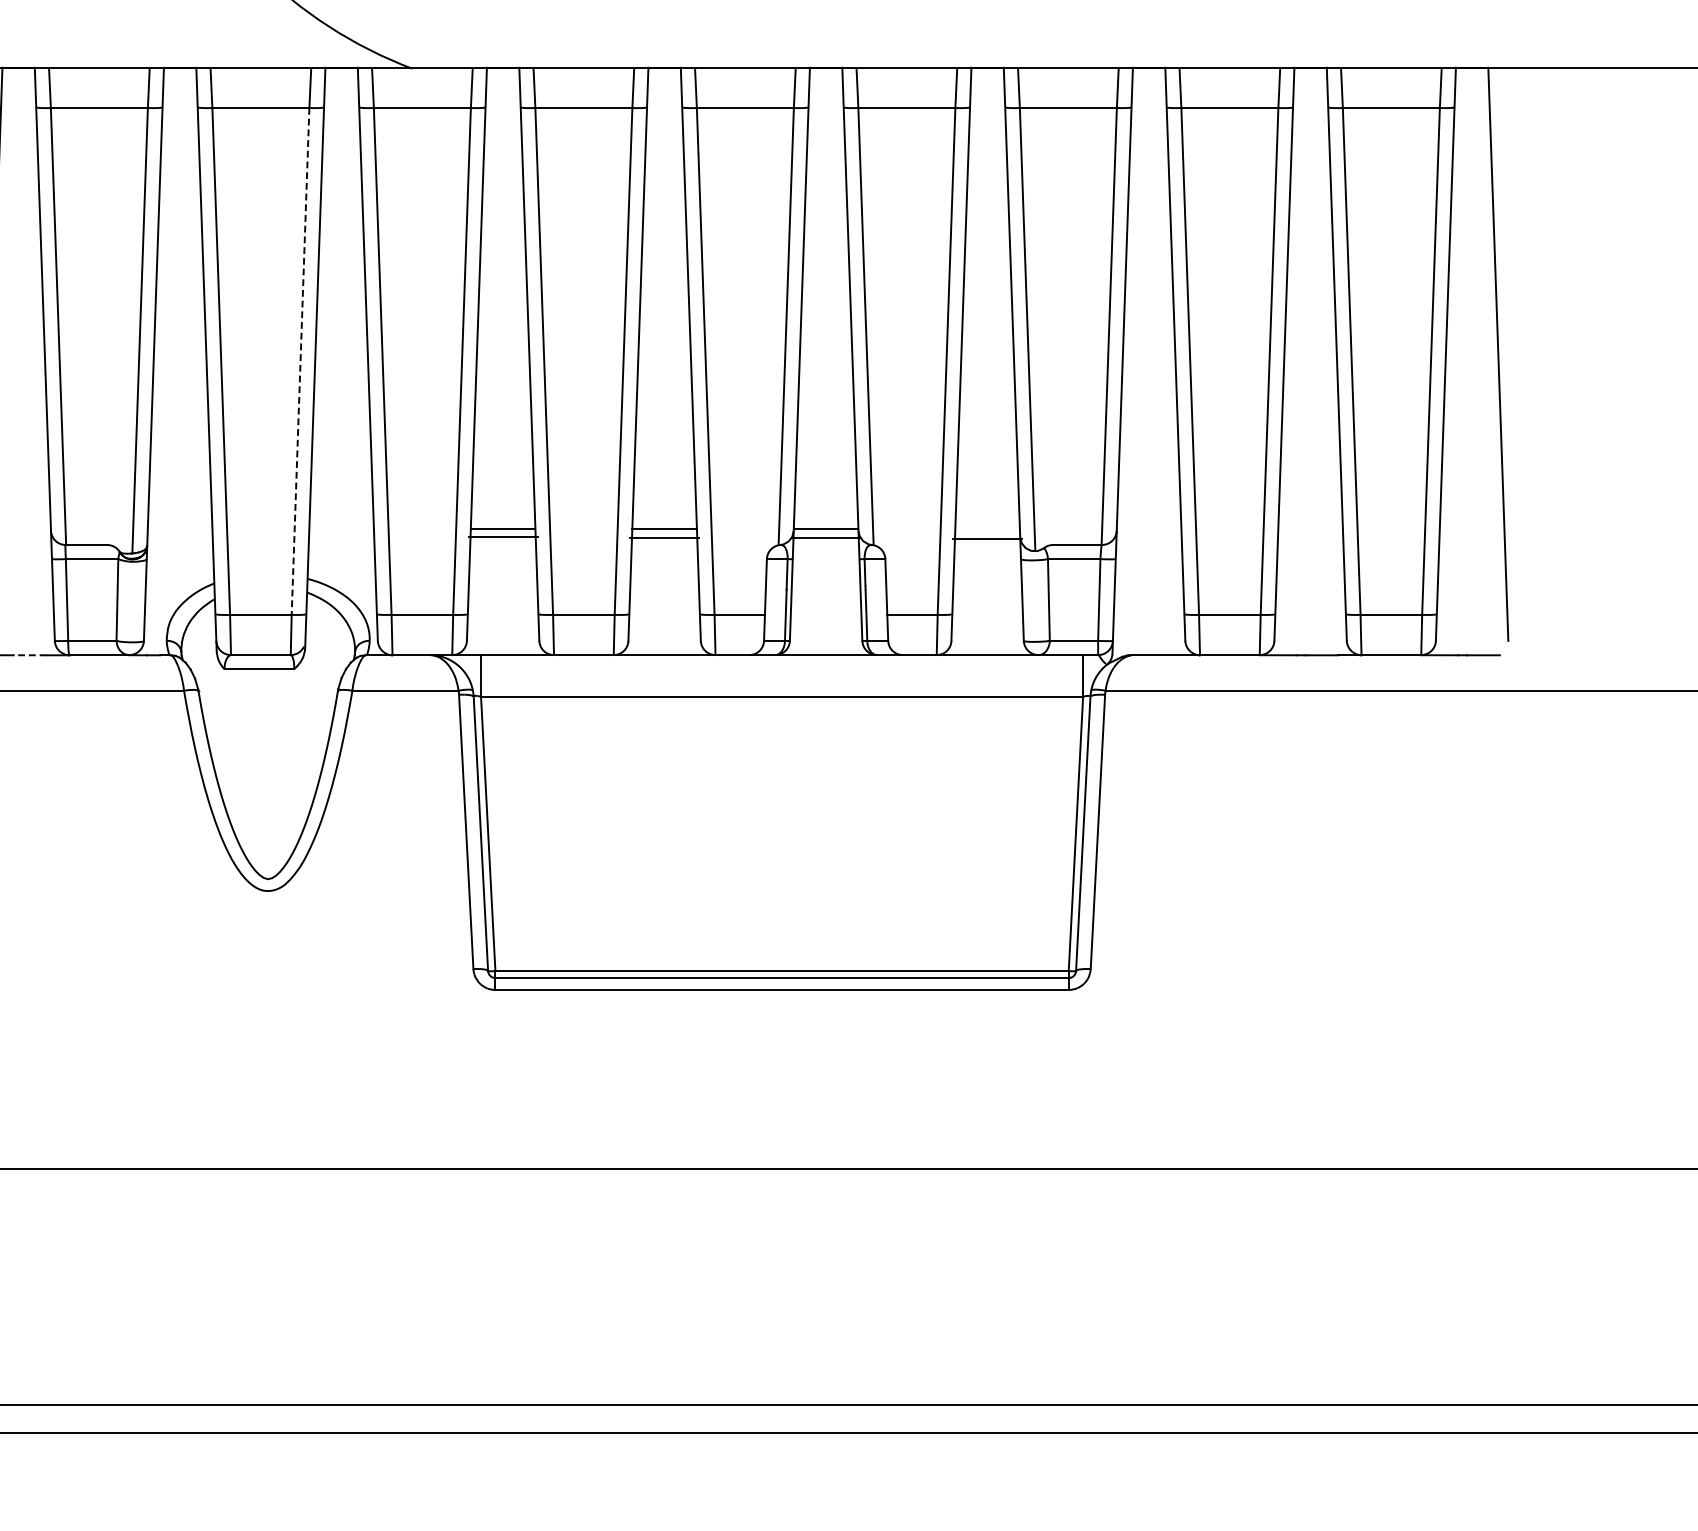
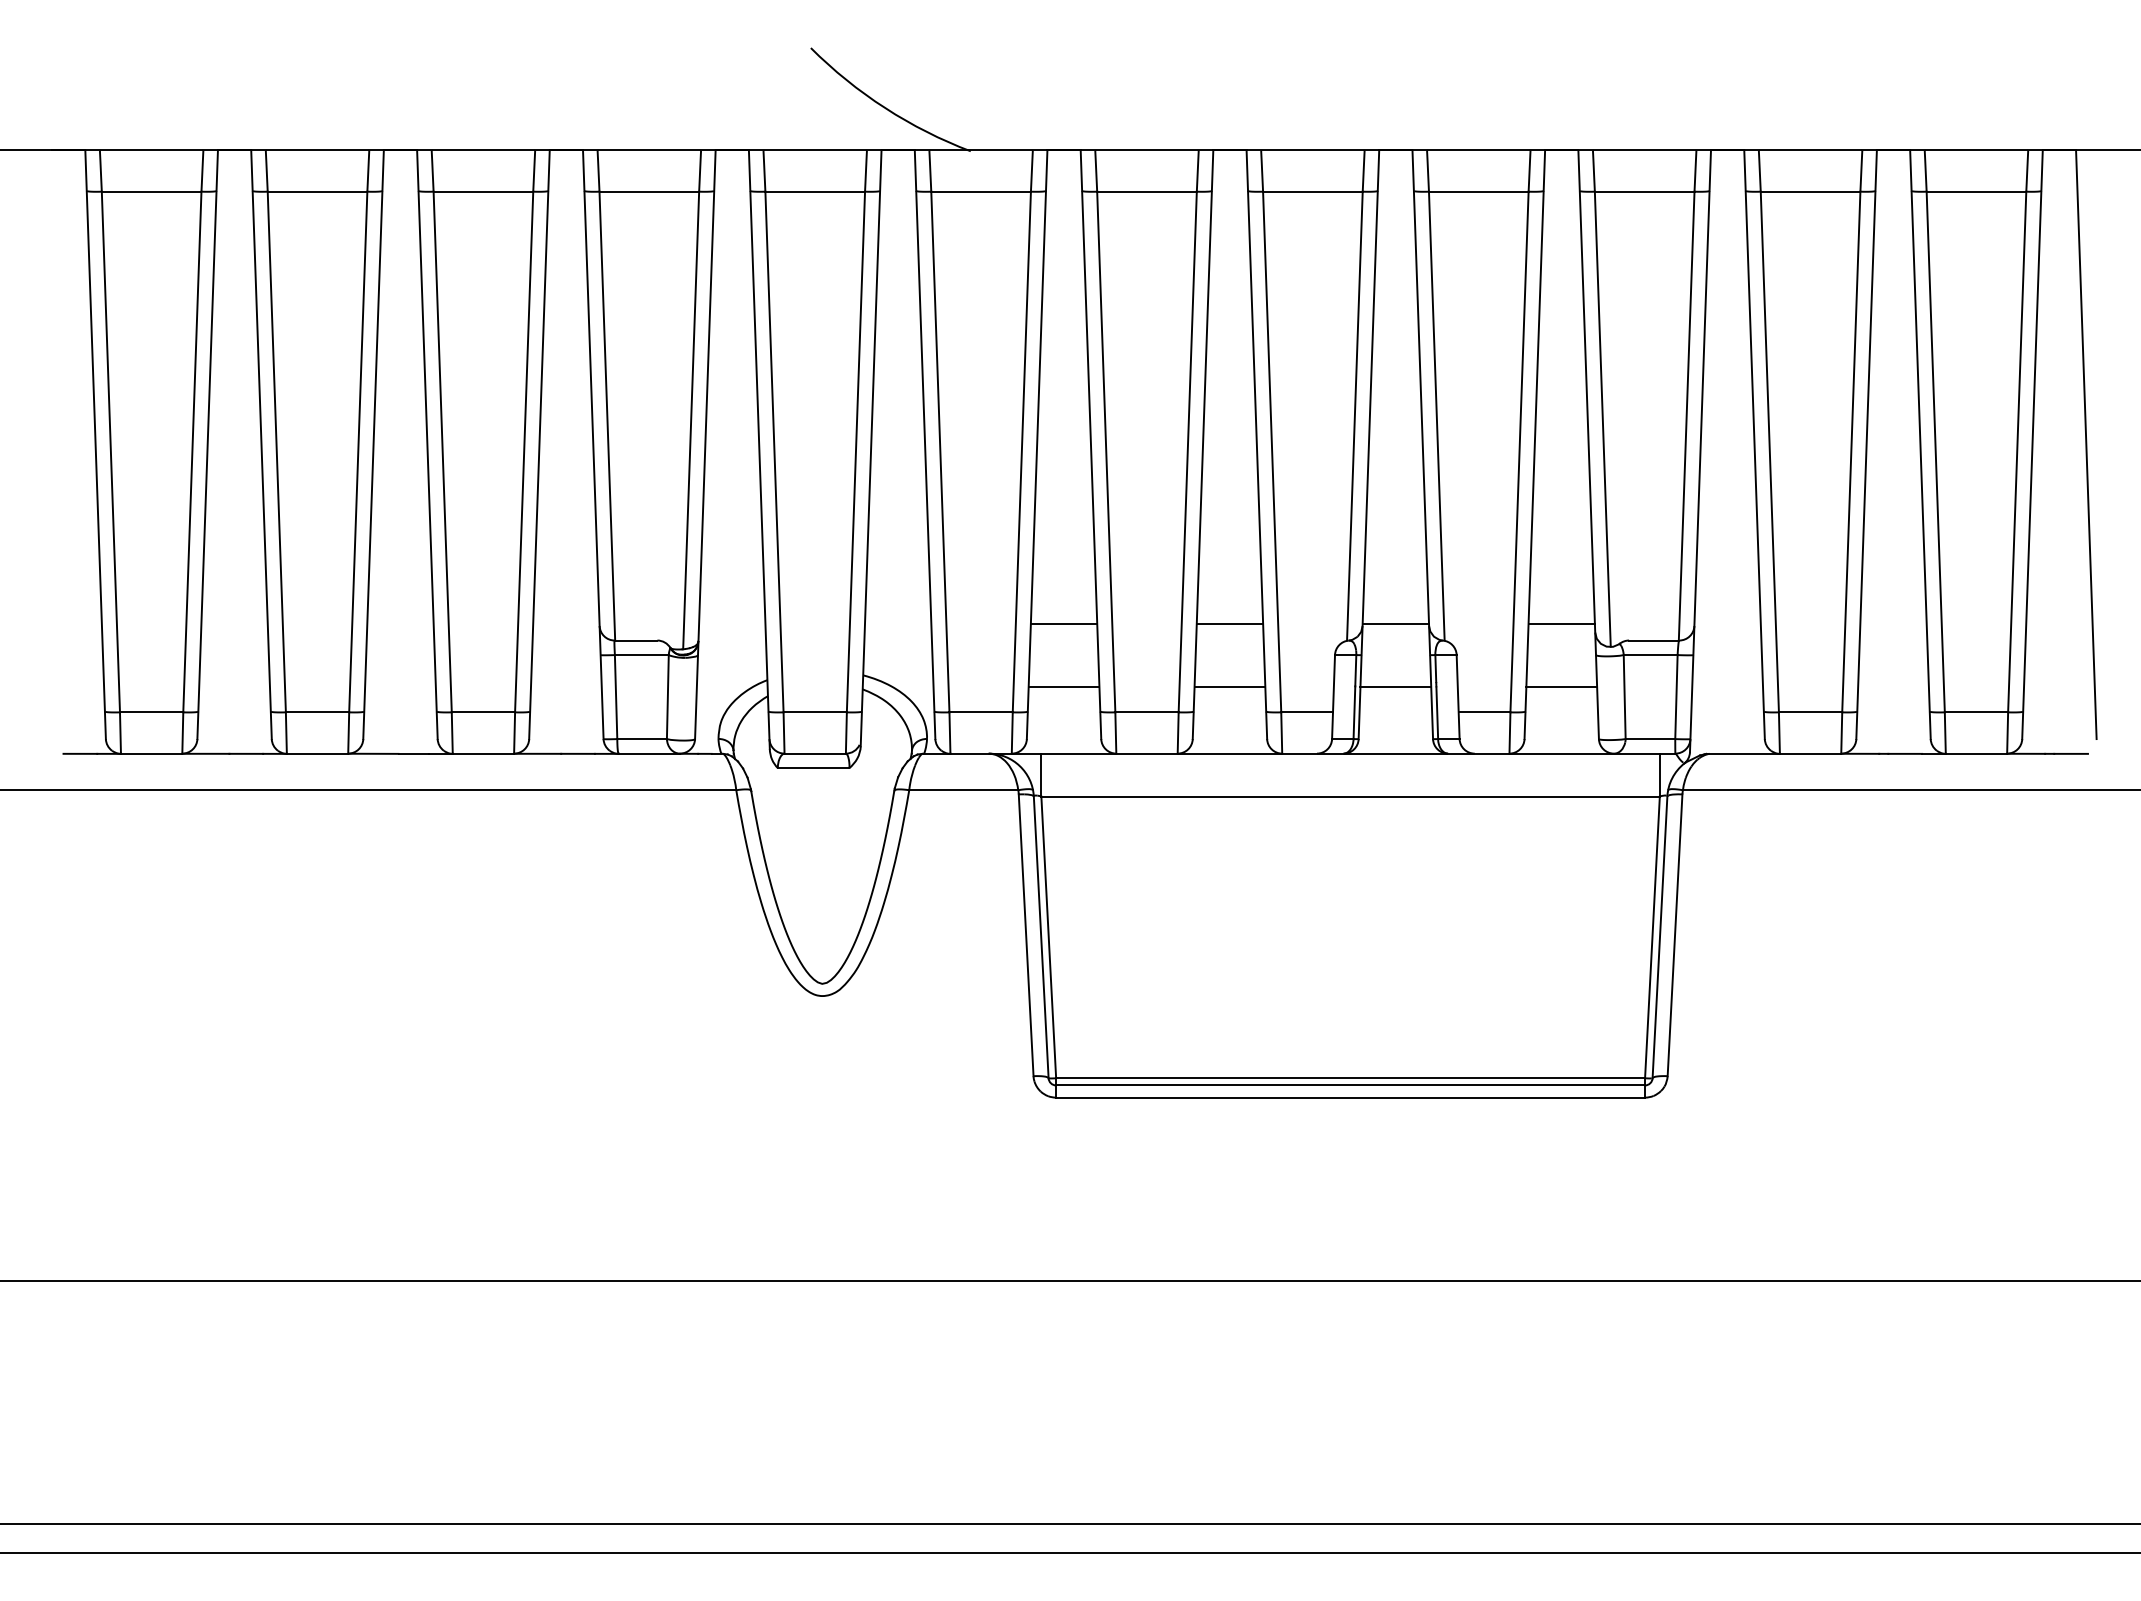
line: (300, 361) -> (855, 452), dashed -> solid
line: (987, 529) -> (1561, 624), added
line: (502, 537) -> (1063, 686), moved
line: (664, 538) -> (1229, 686), moved
line: (825, 538) -> (1395, 686), moved
line: (987, 539) -> (1561, 686), moved
line: (30, 654) -> (578, 753), dashed -> solid

